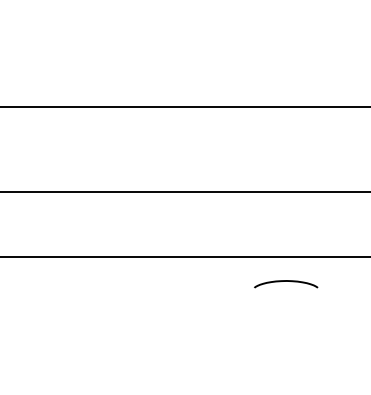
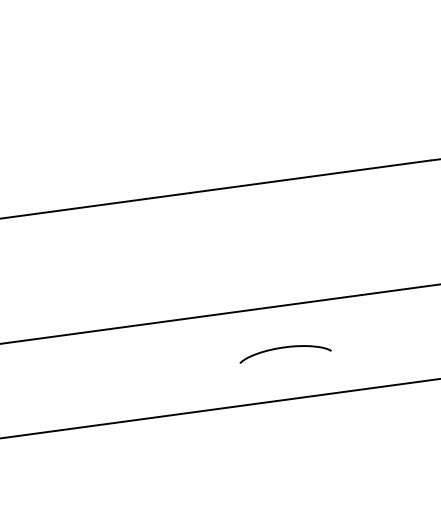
curve: (286, 281) -> (285, 348), moved

